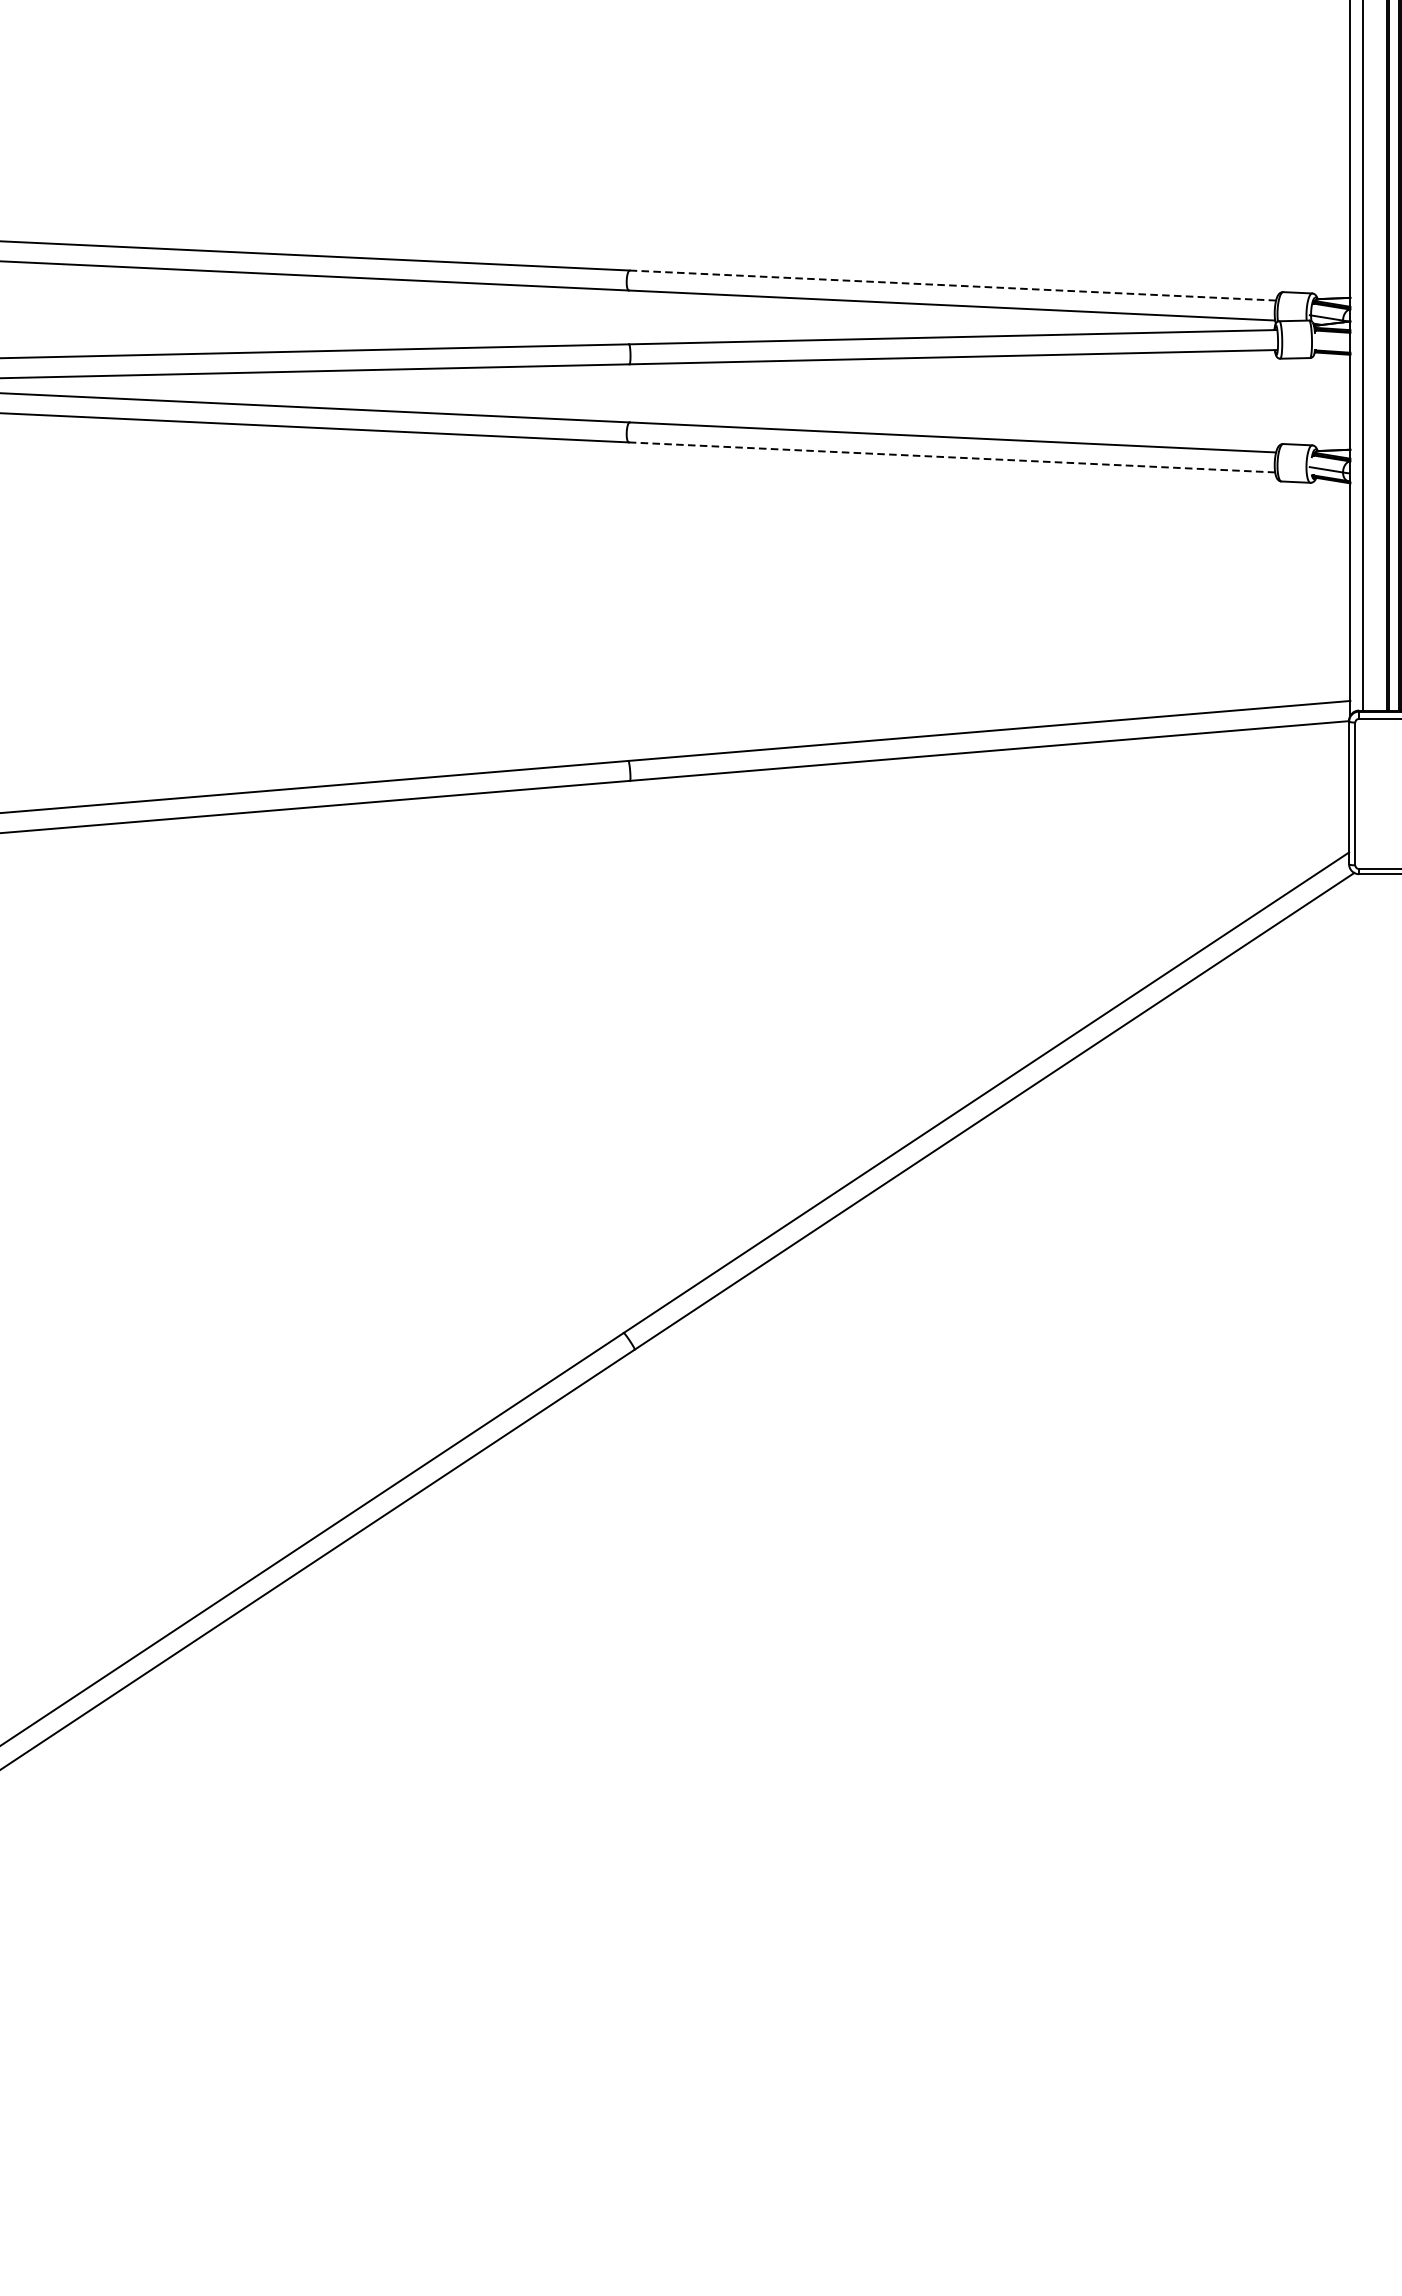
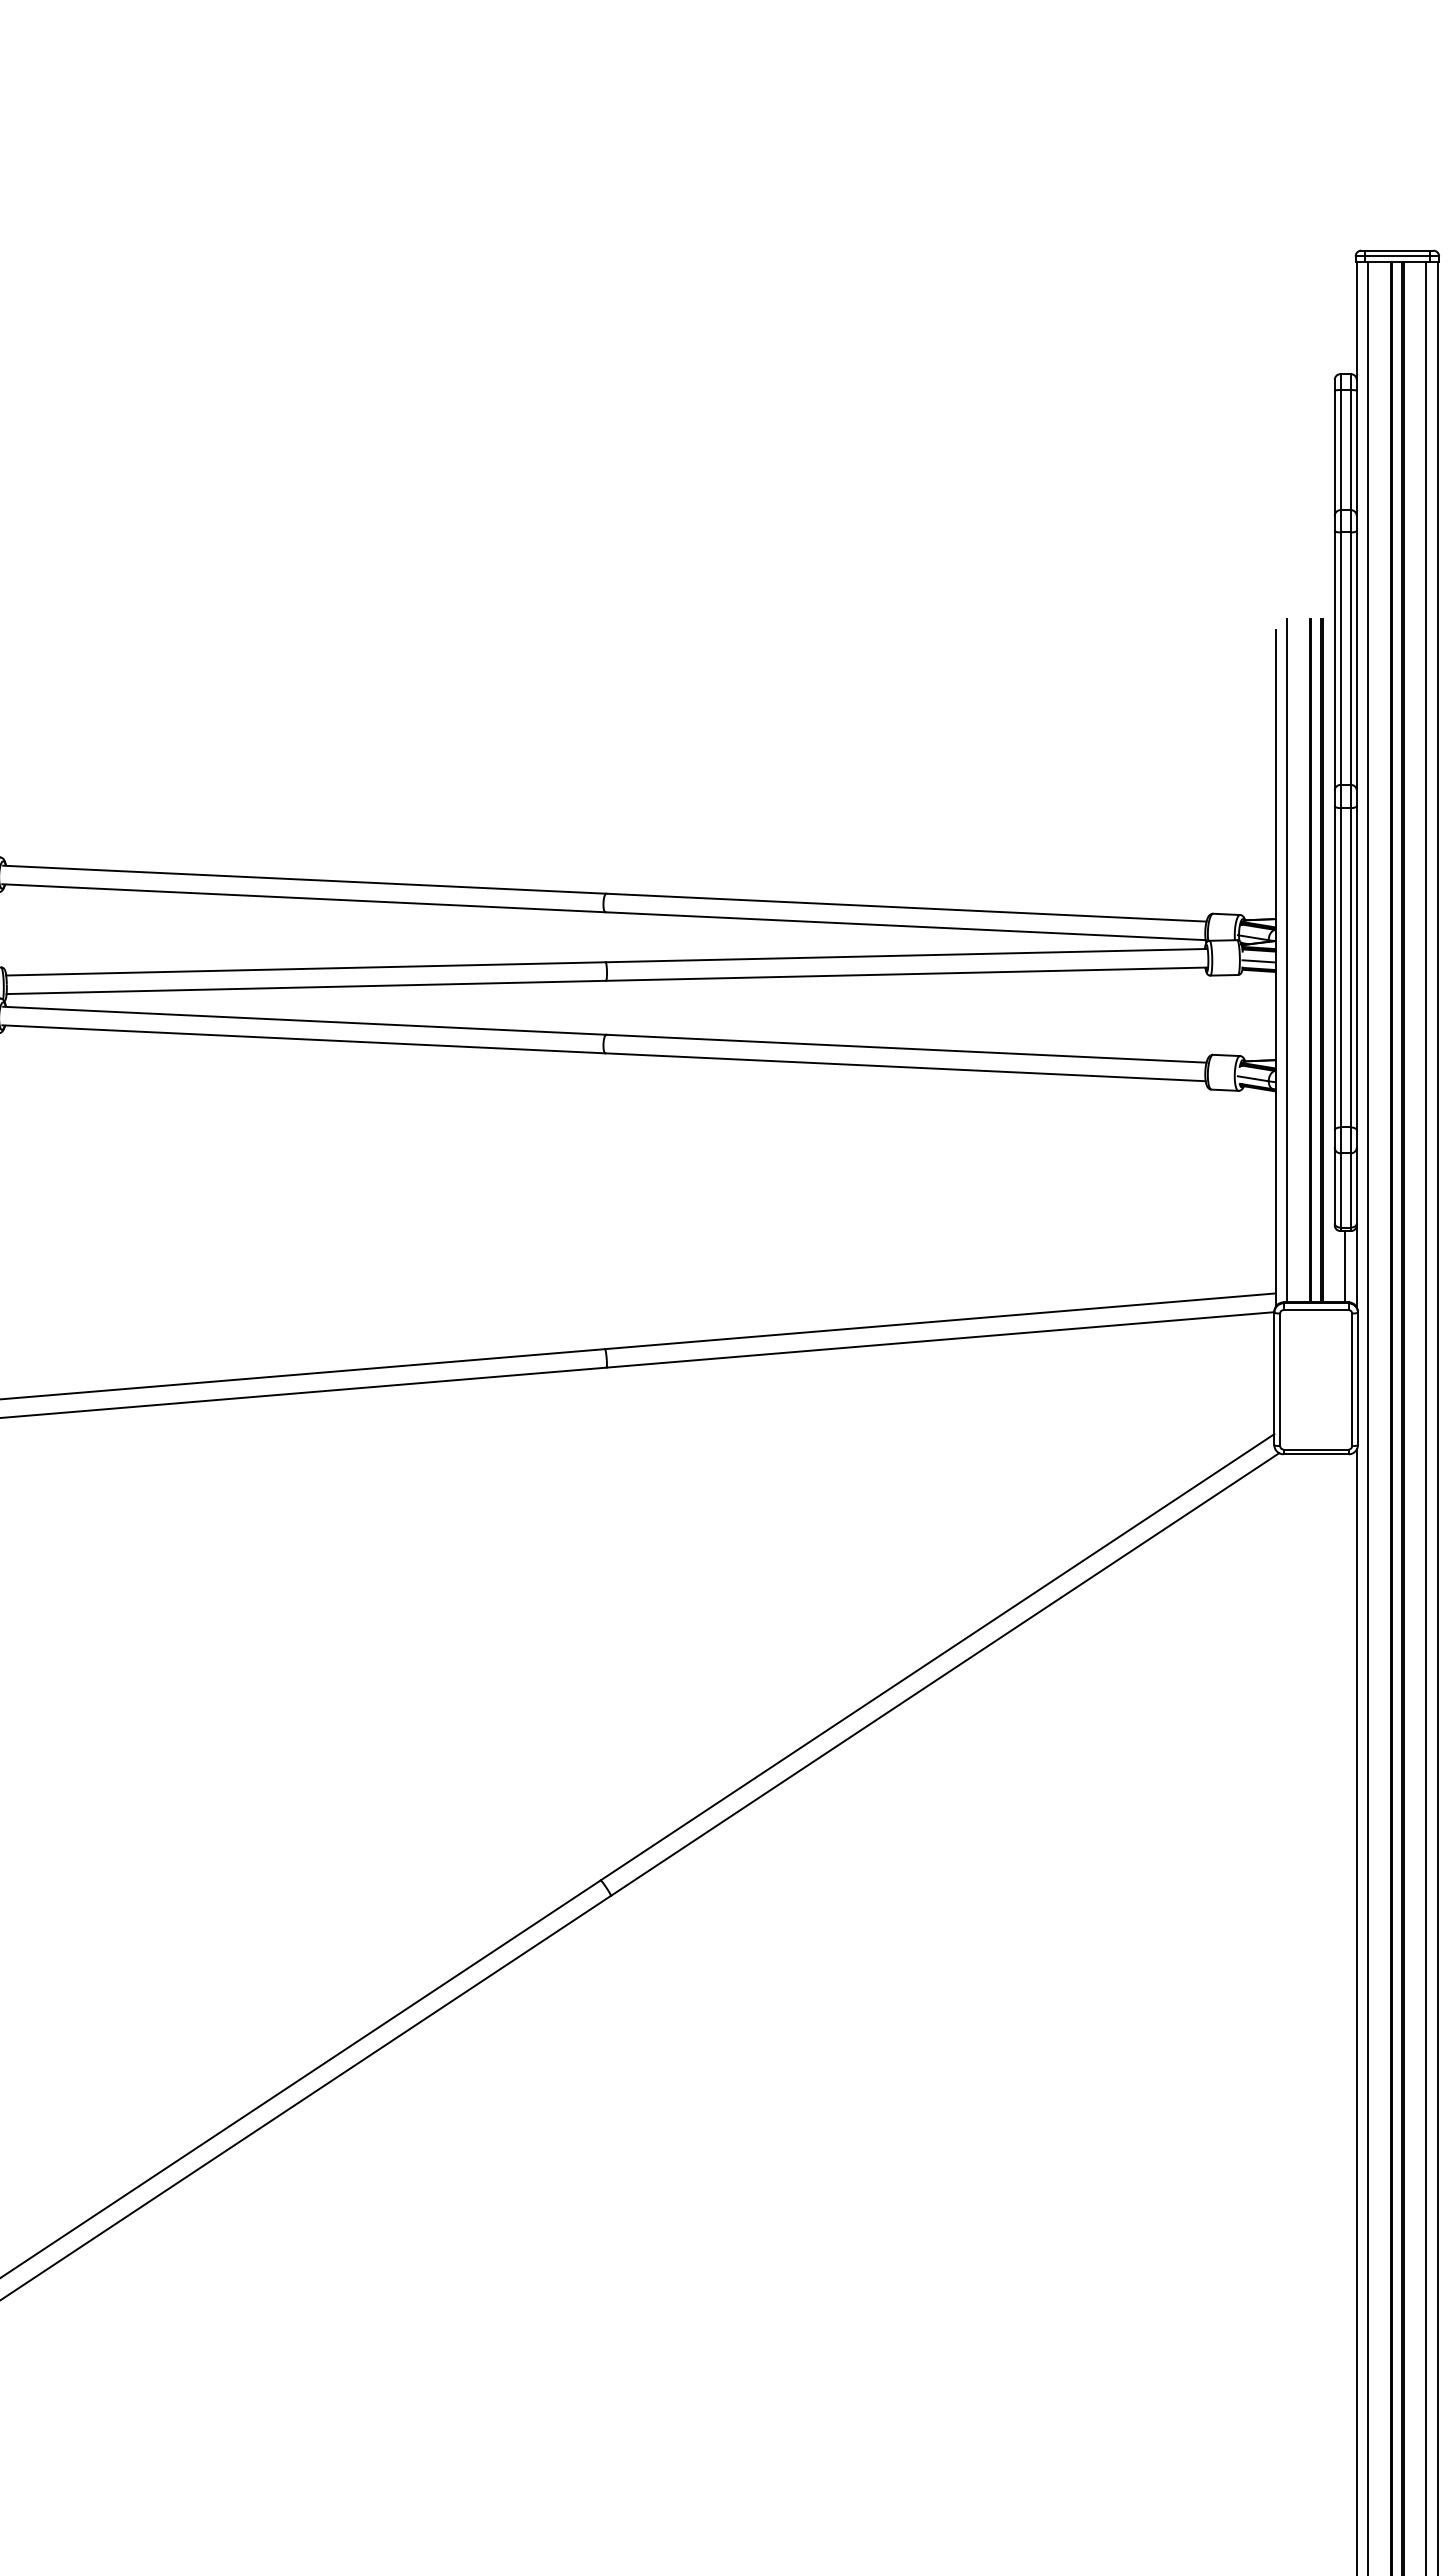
line: (951, 285) -> (905, 907), dashed -> solid
line: (1332, 343) -> (1258, 961), added
line: (953, 457) -> (906, 1067), dashed -> solid

